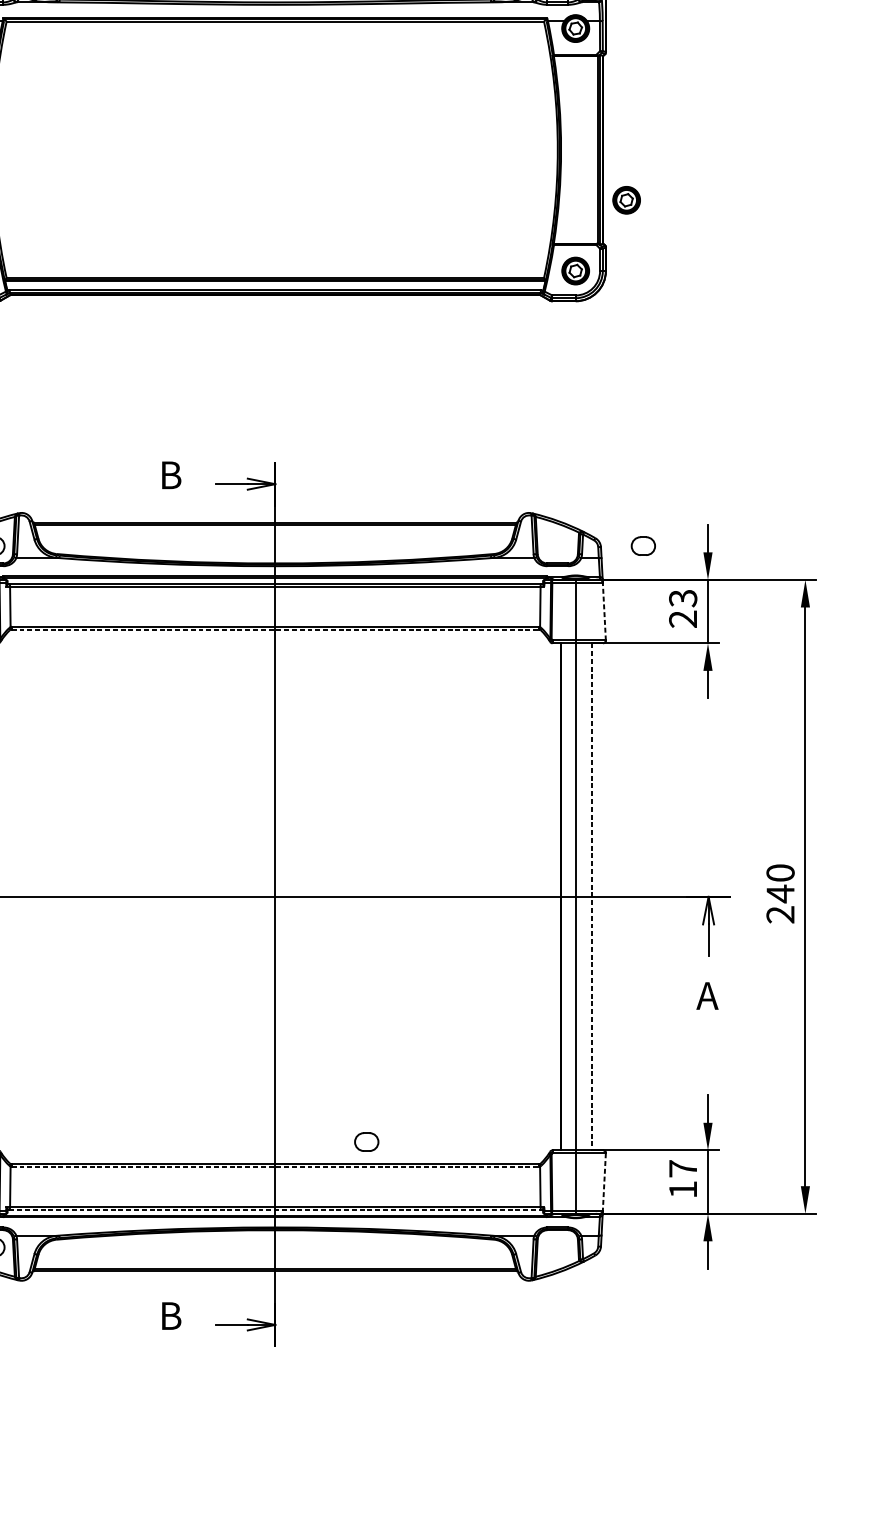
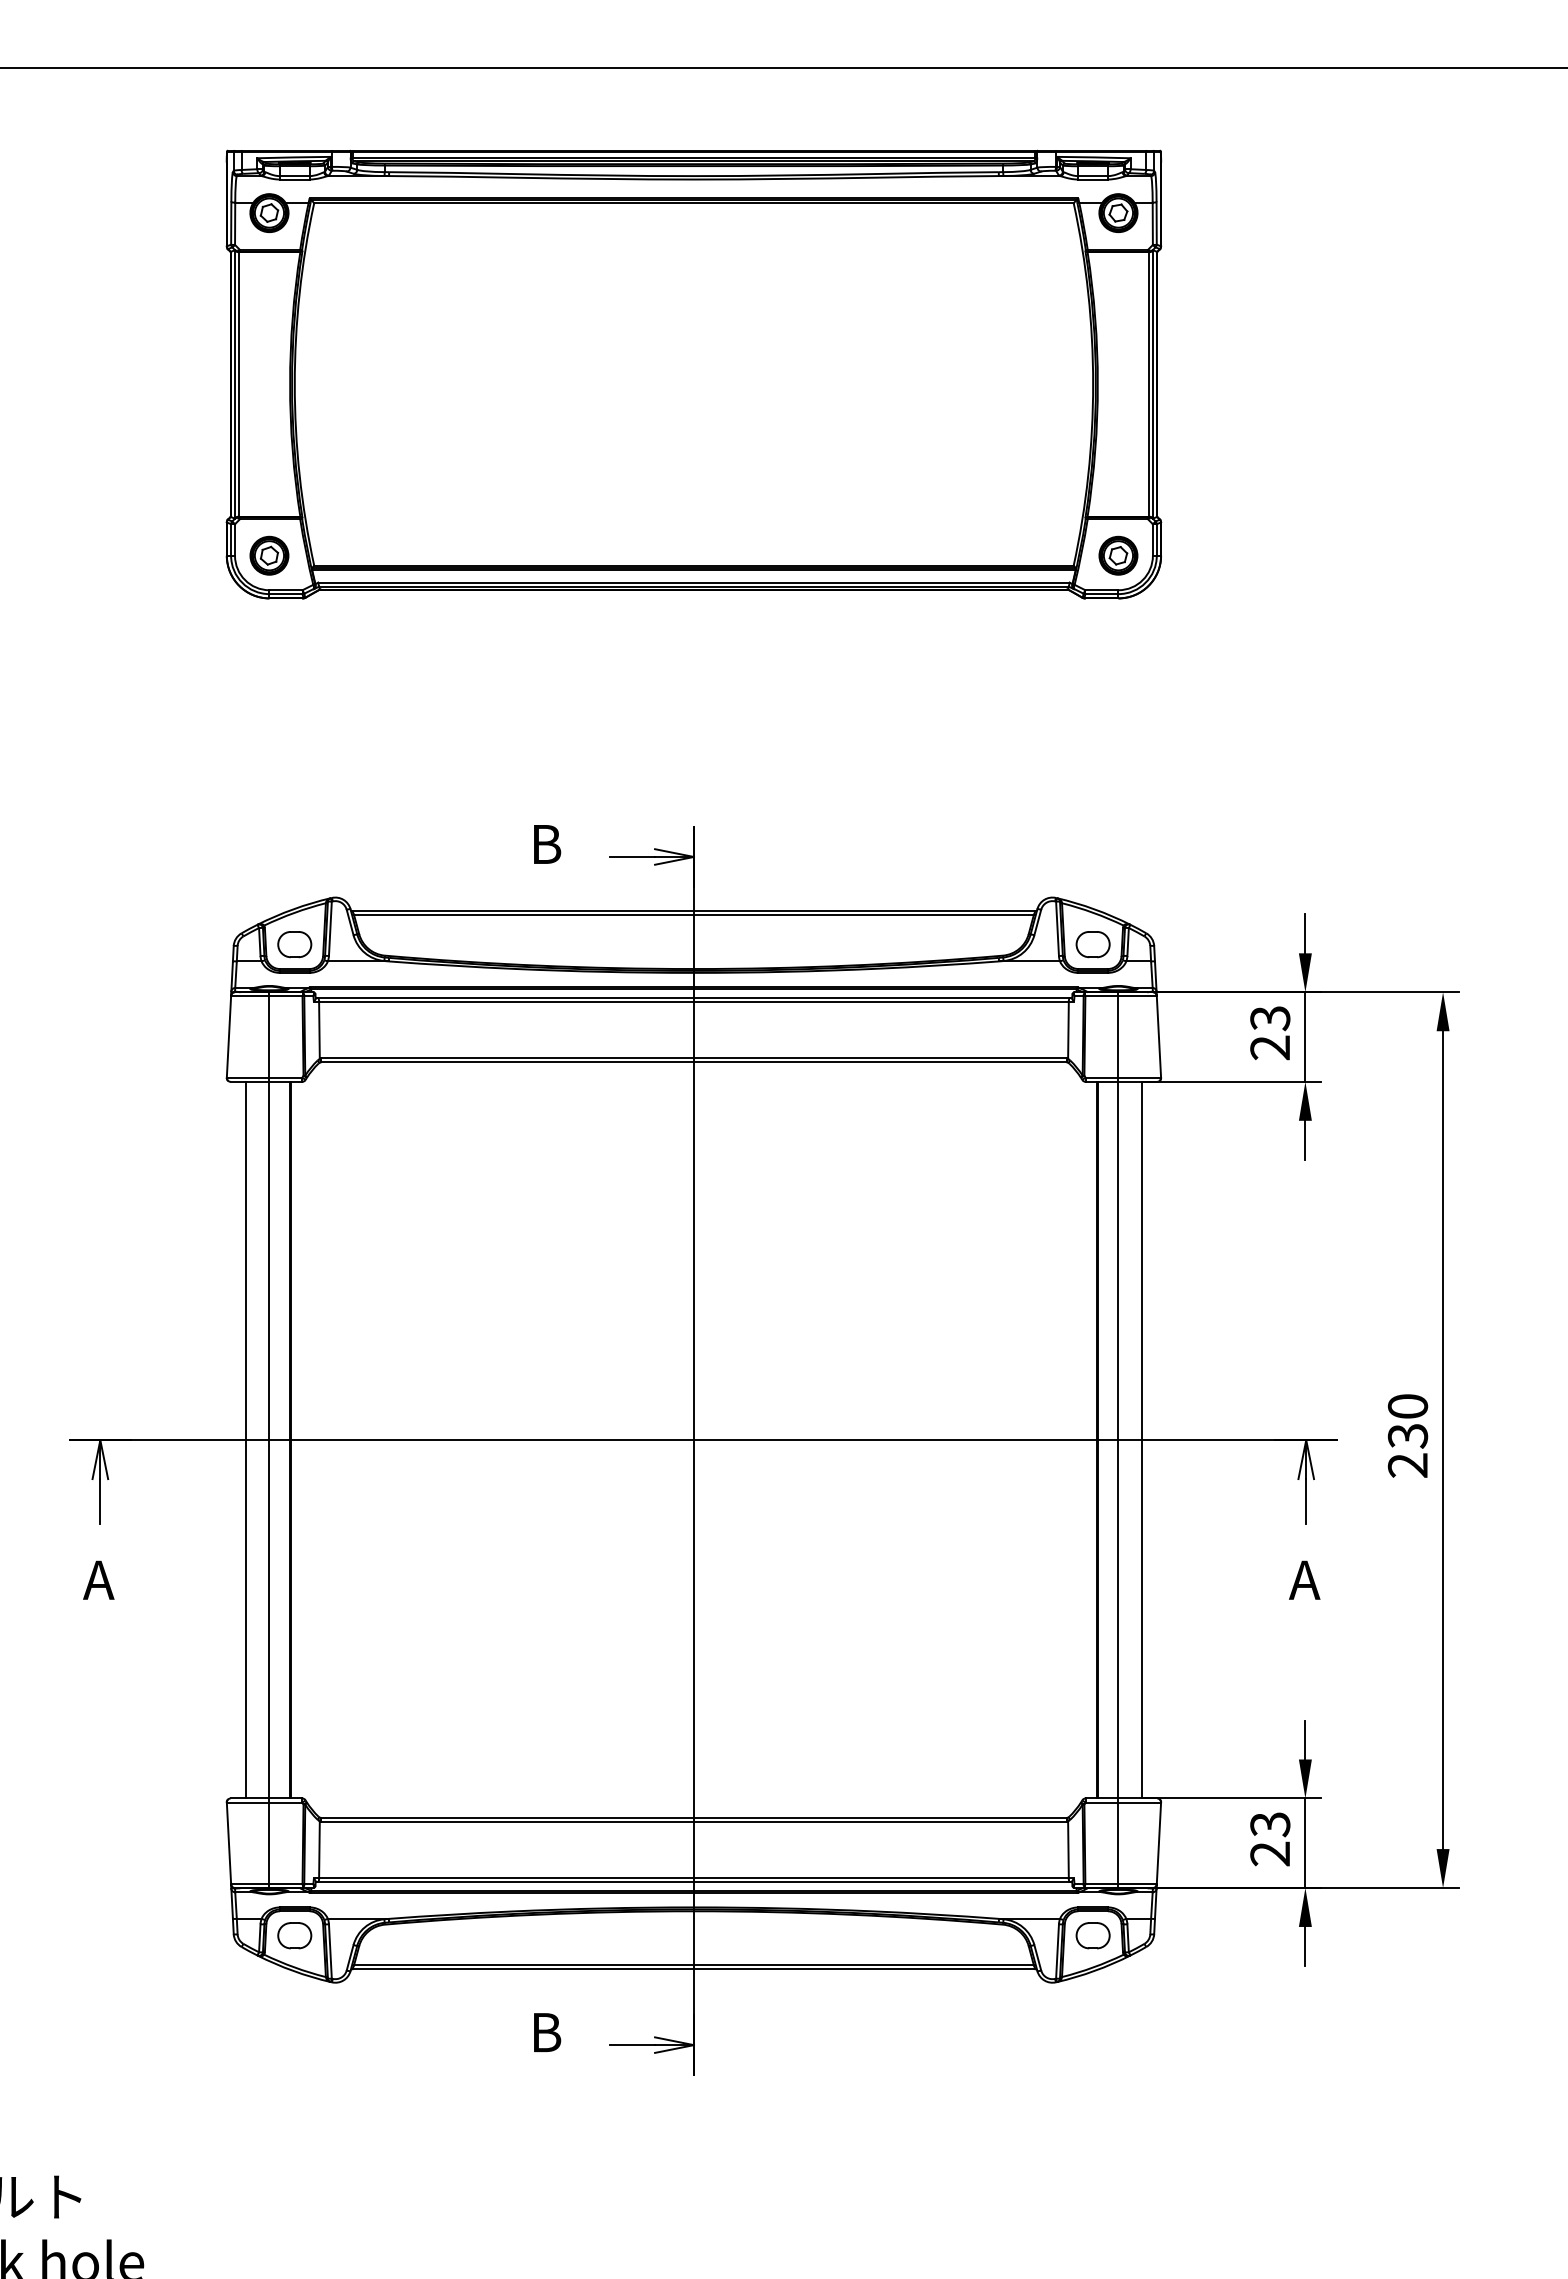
part: (626, 200) -> (1190, 455), removed
part: (642, 546) -> (1092, 944), moved
line: (604, 611) -> (1158, 1036), dashed -> solid
line: (275, 629) -> (693, 1062), dashed -> solid
text: (780, 893) -> (1407, 1435), 240 -> 230
line: (592, 897) -> (1141, 1440), dashed -> solid
part: (366, 1141) -> (1092, 1935), moved
line: (275, 1167) -> (693, 1822), dashed -> solid
text: (683, 1179) -> (1270, 1839), 17 -> 23
line: (604, 1182) -> (1158, 1843), dashed -> solid
line: (275, 1209) -> (693, 1882), dashed -> solid

